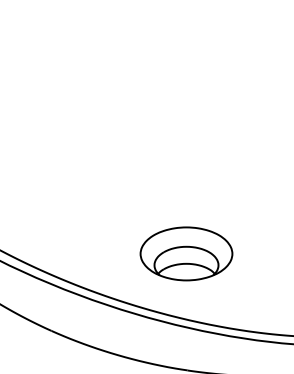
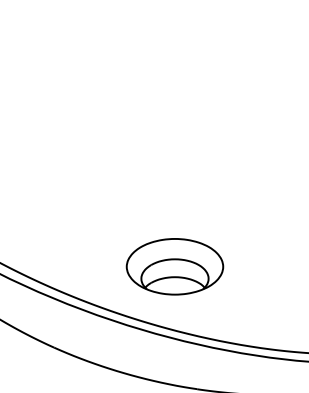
part: (186, 253) -> (174, 266), moved

